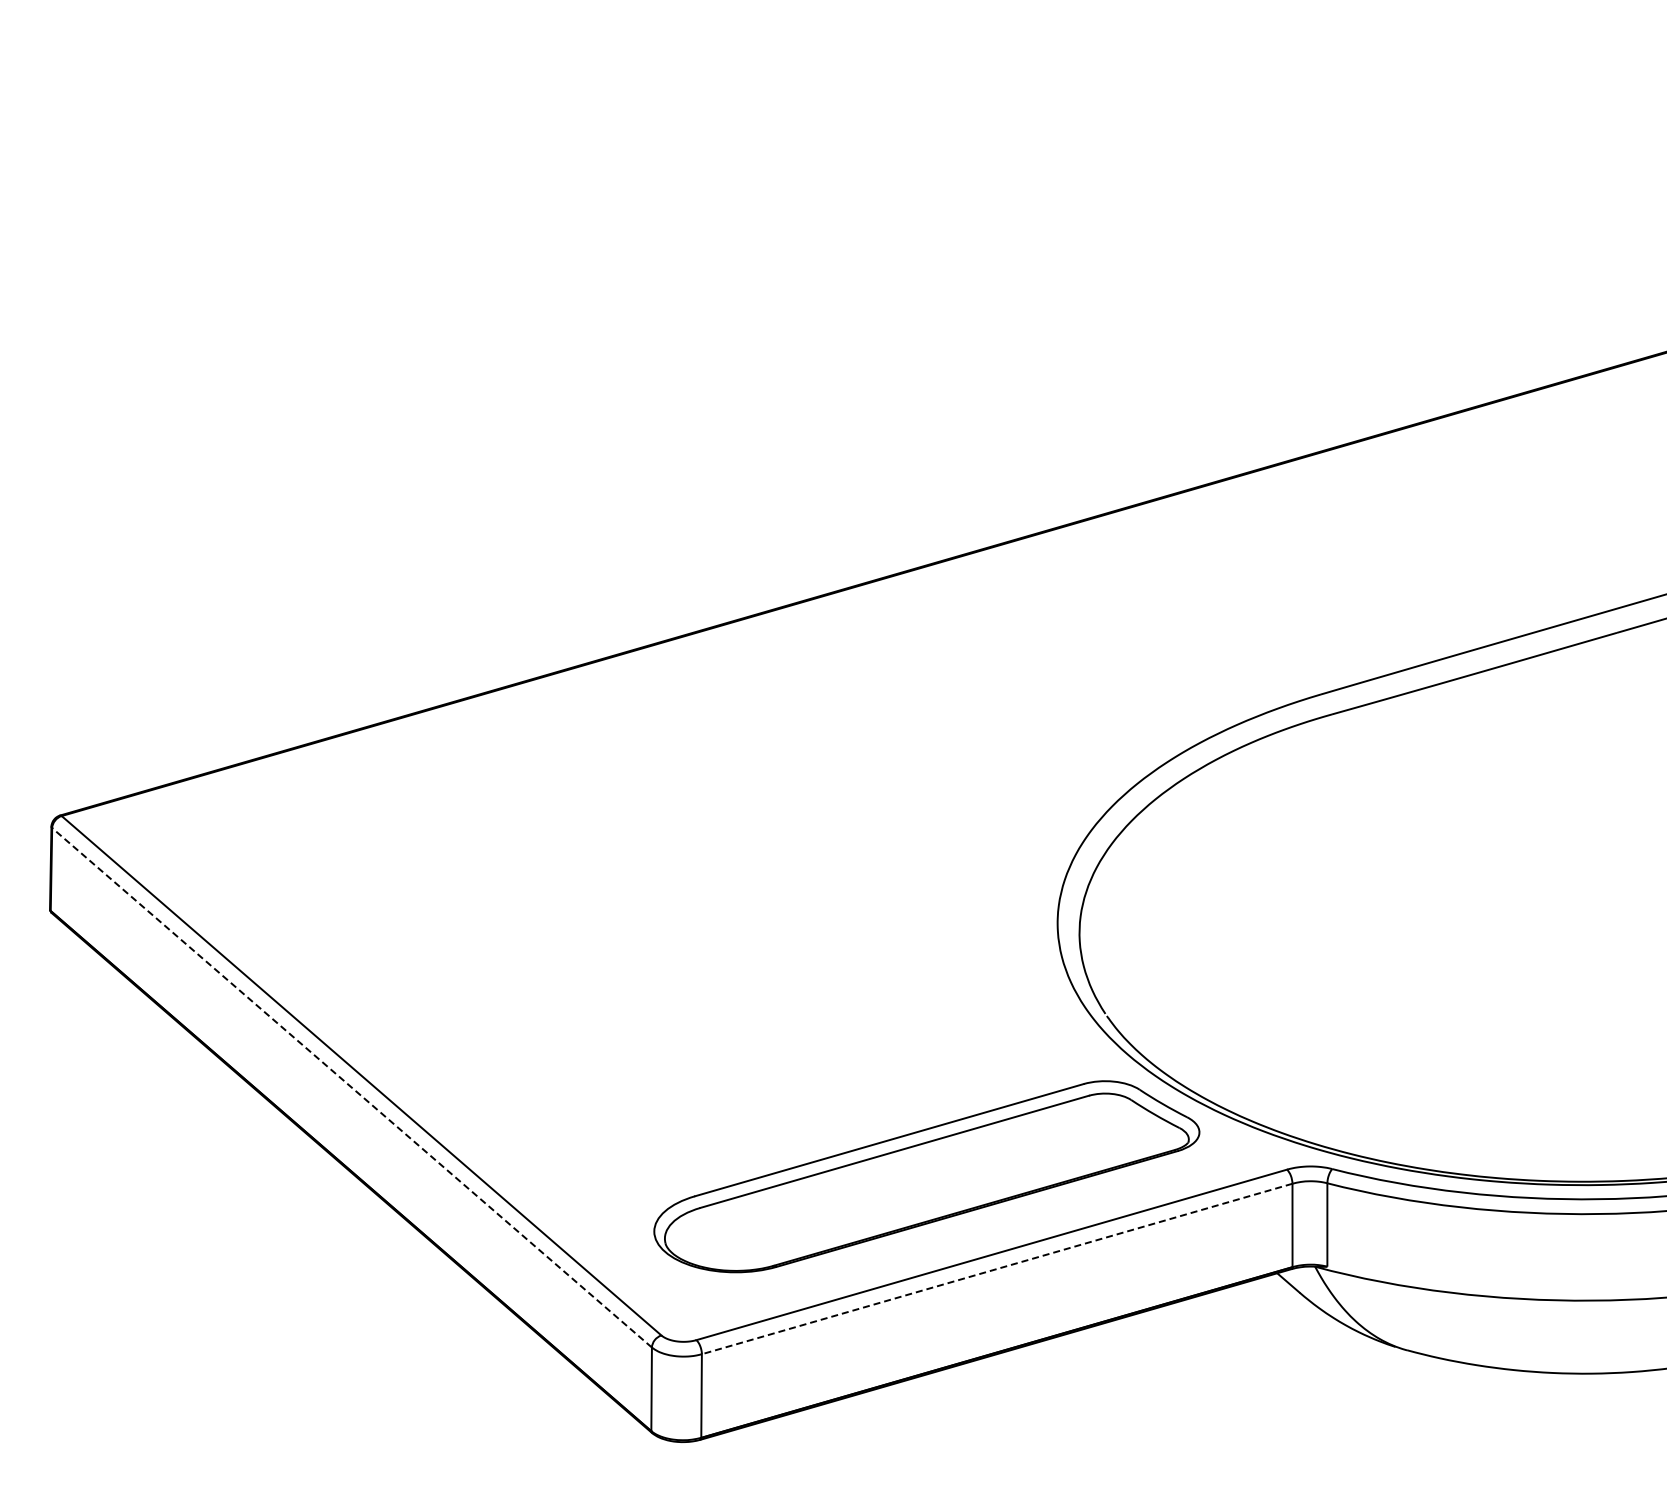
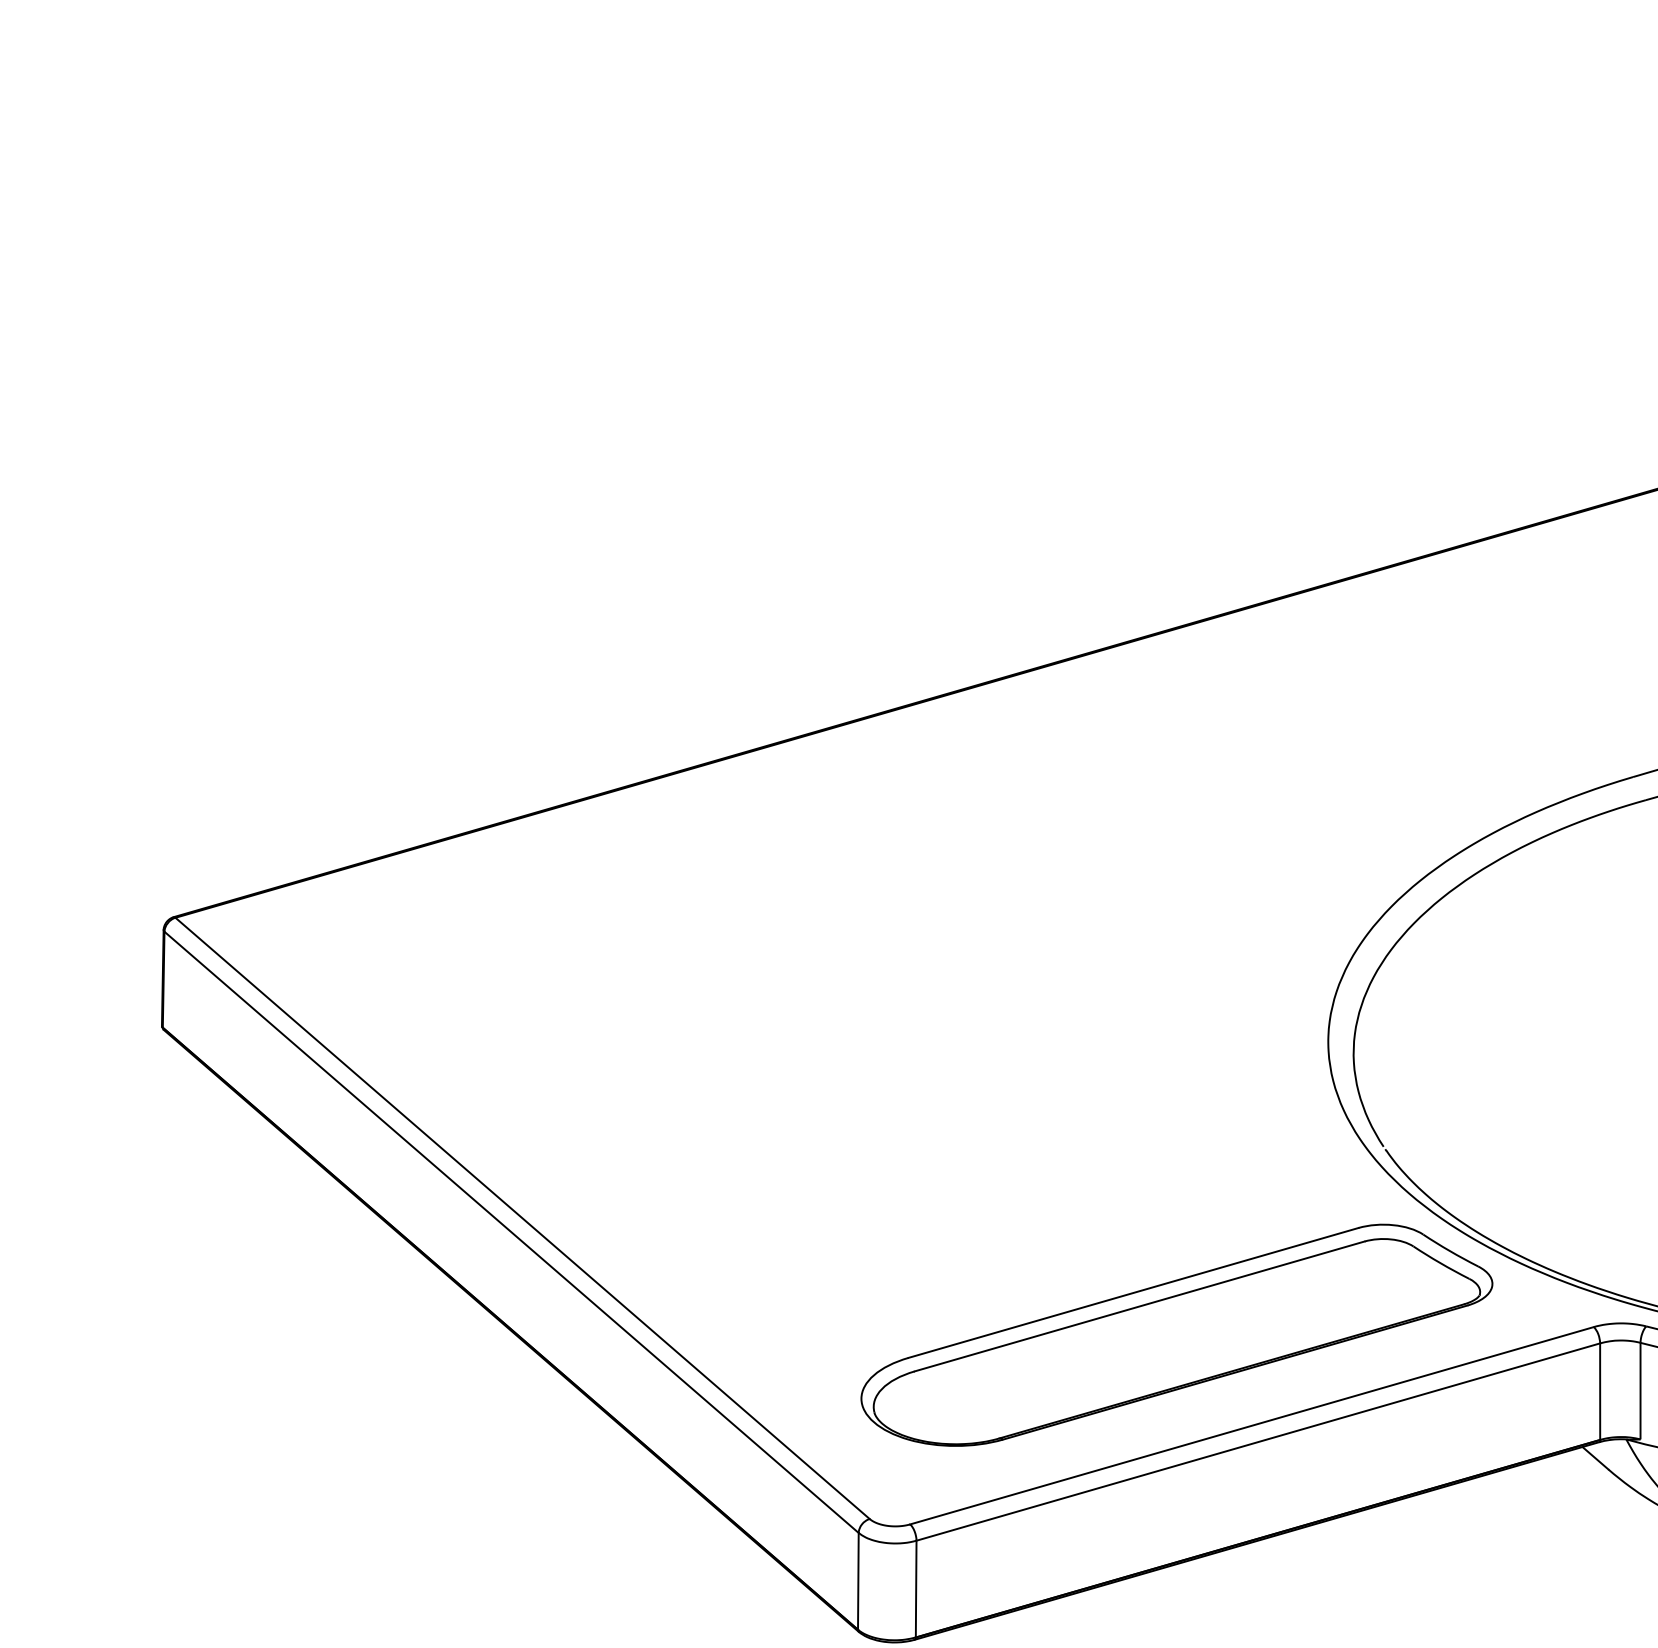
line: (352, 1087) -> (512, 1231), dashed -> solid
line: (996, 1269) -> (1257, 1442), dashed -> solid

